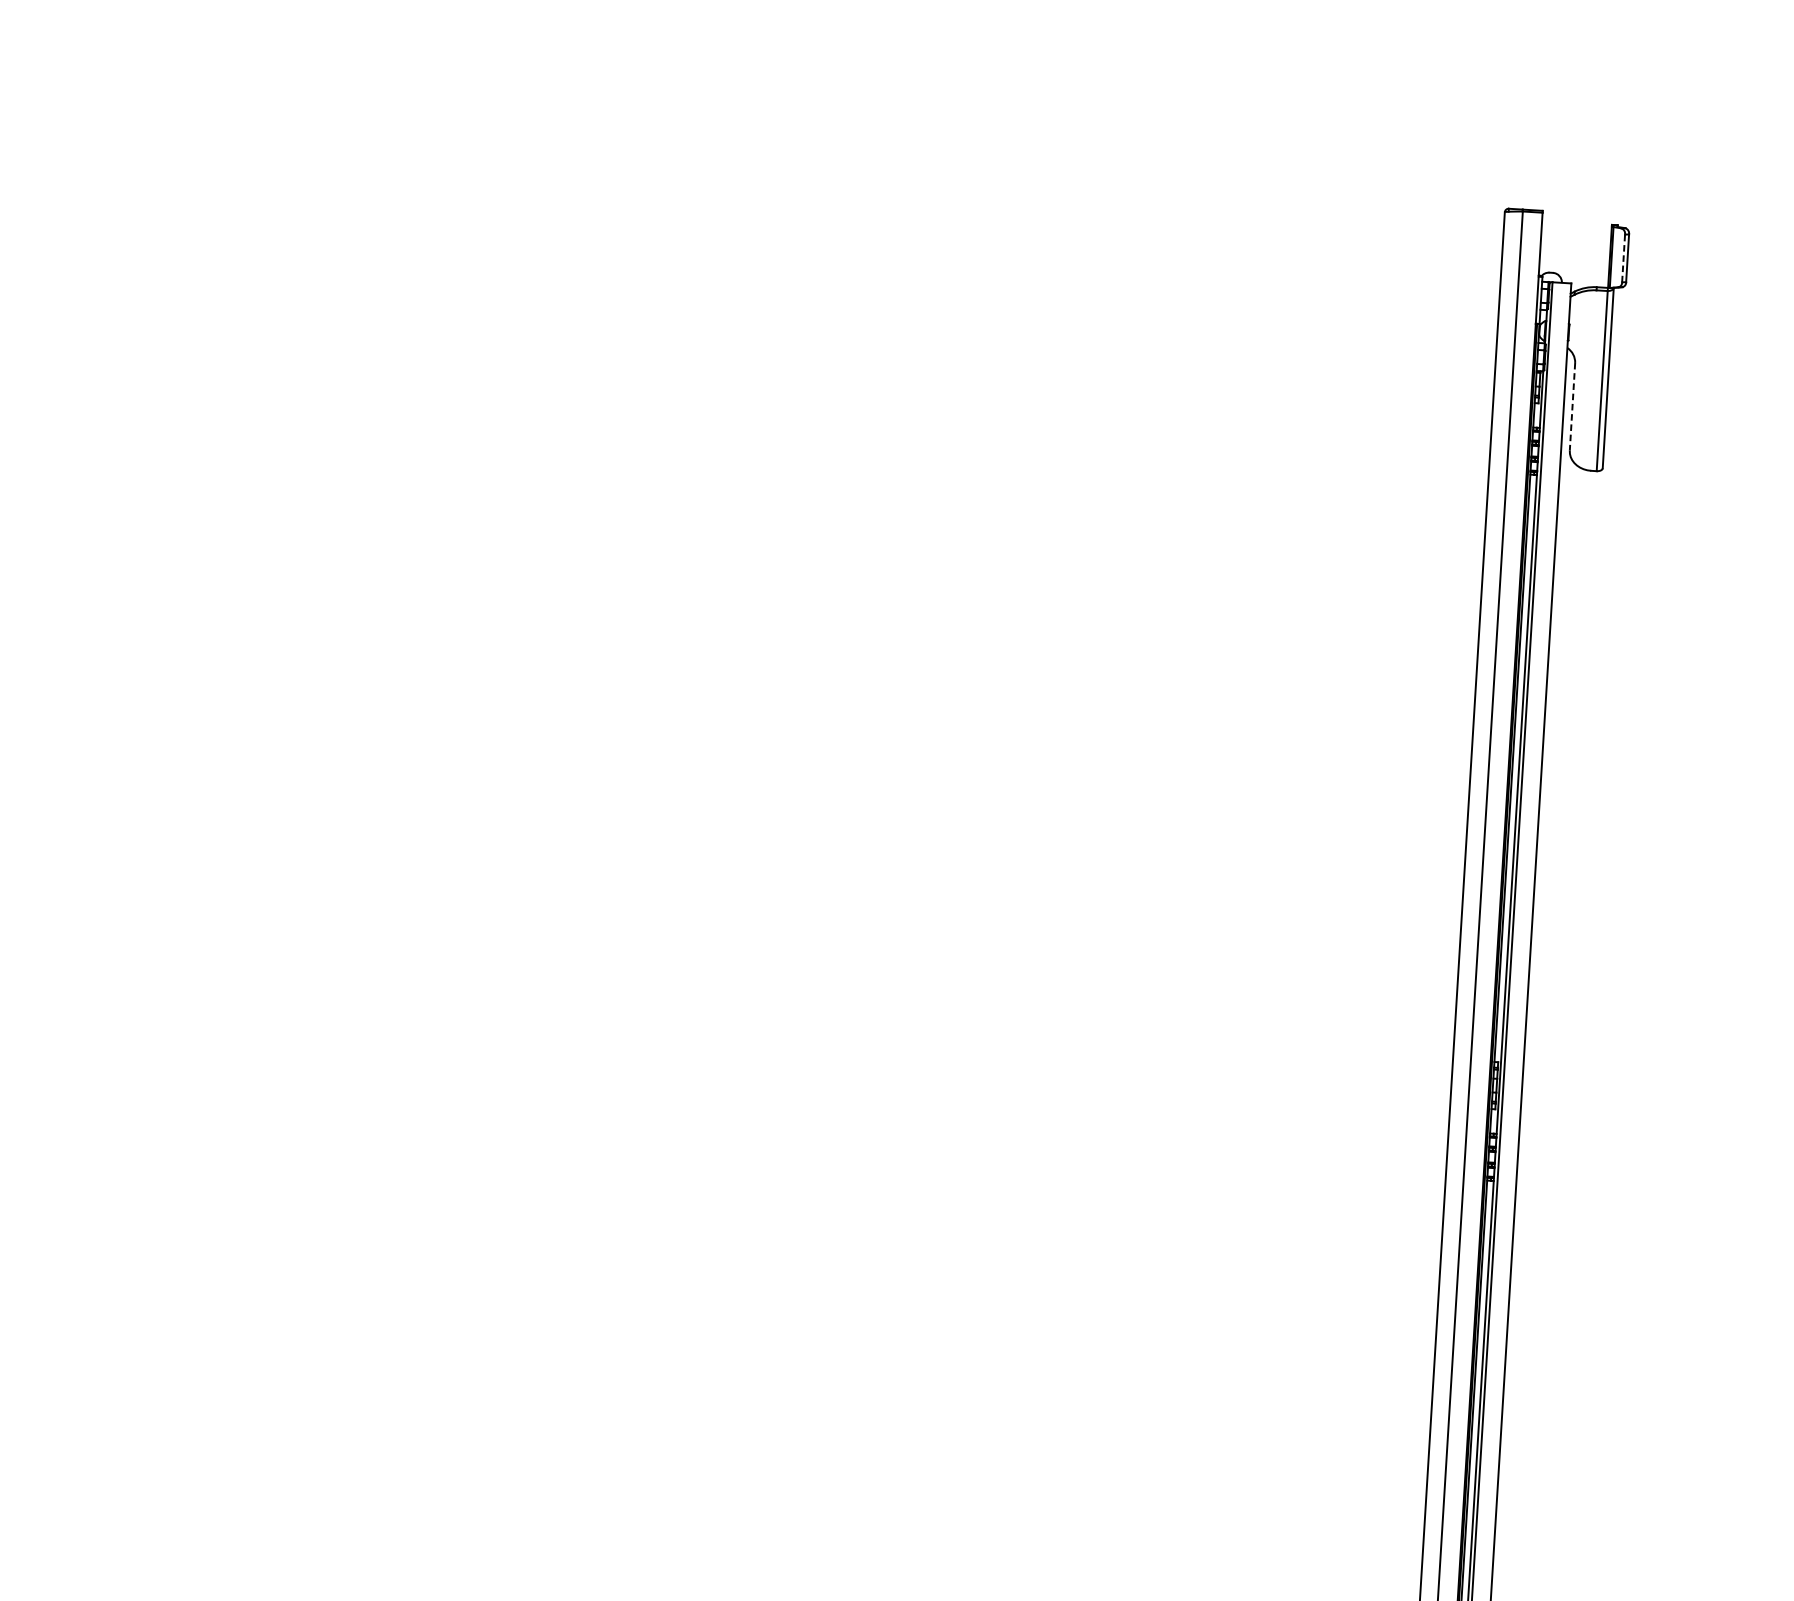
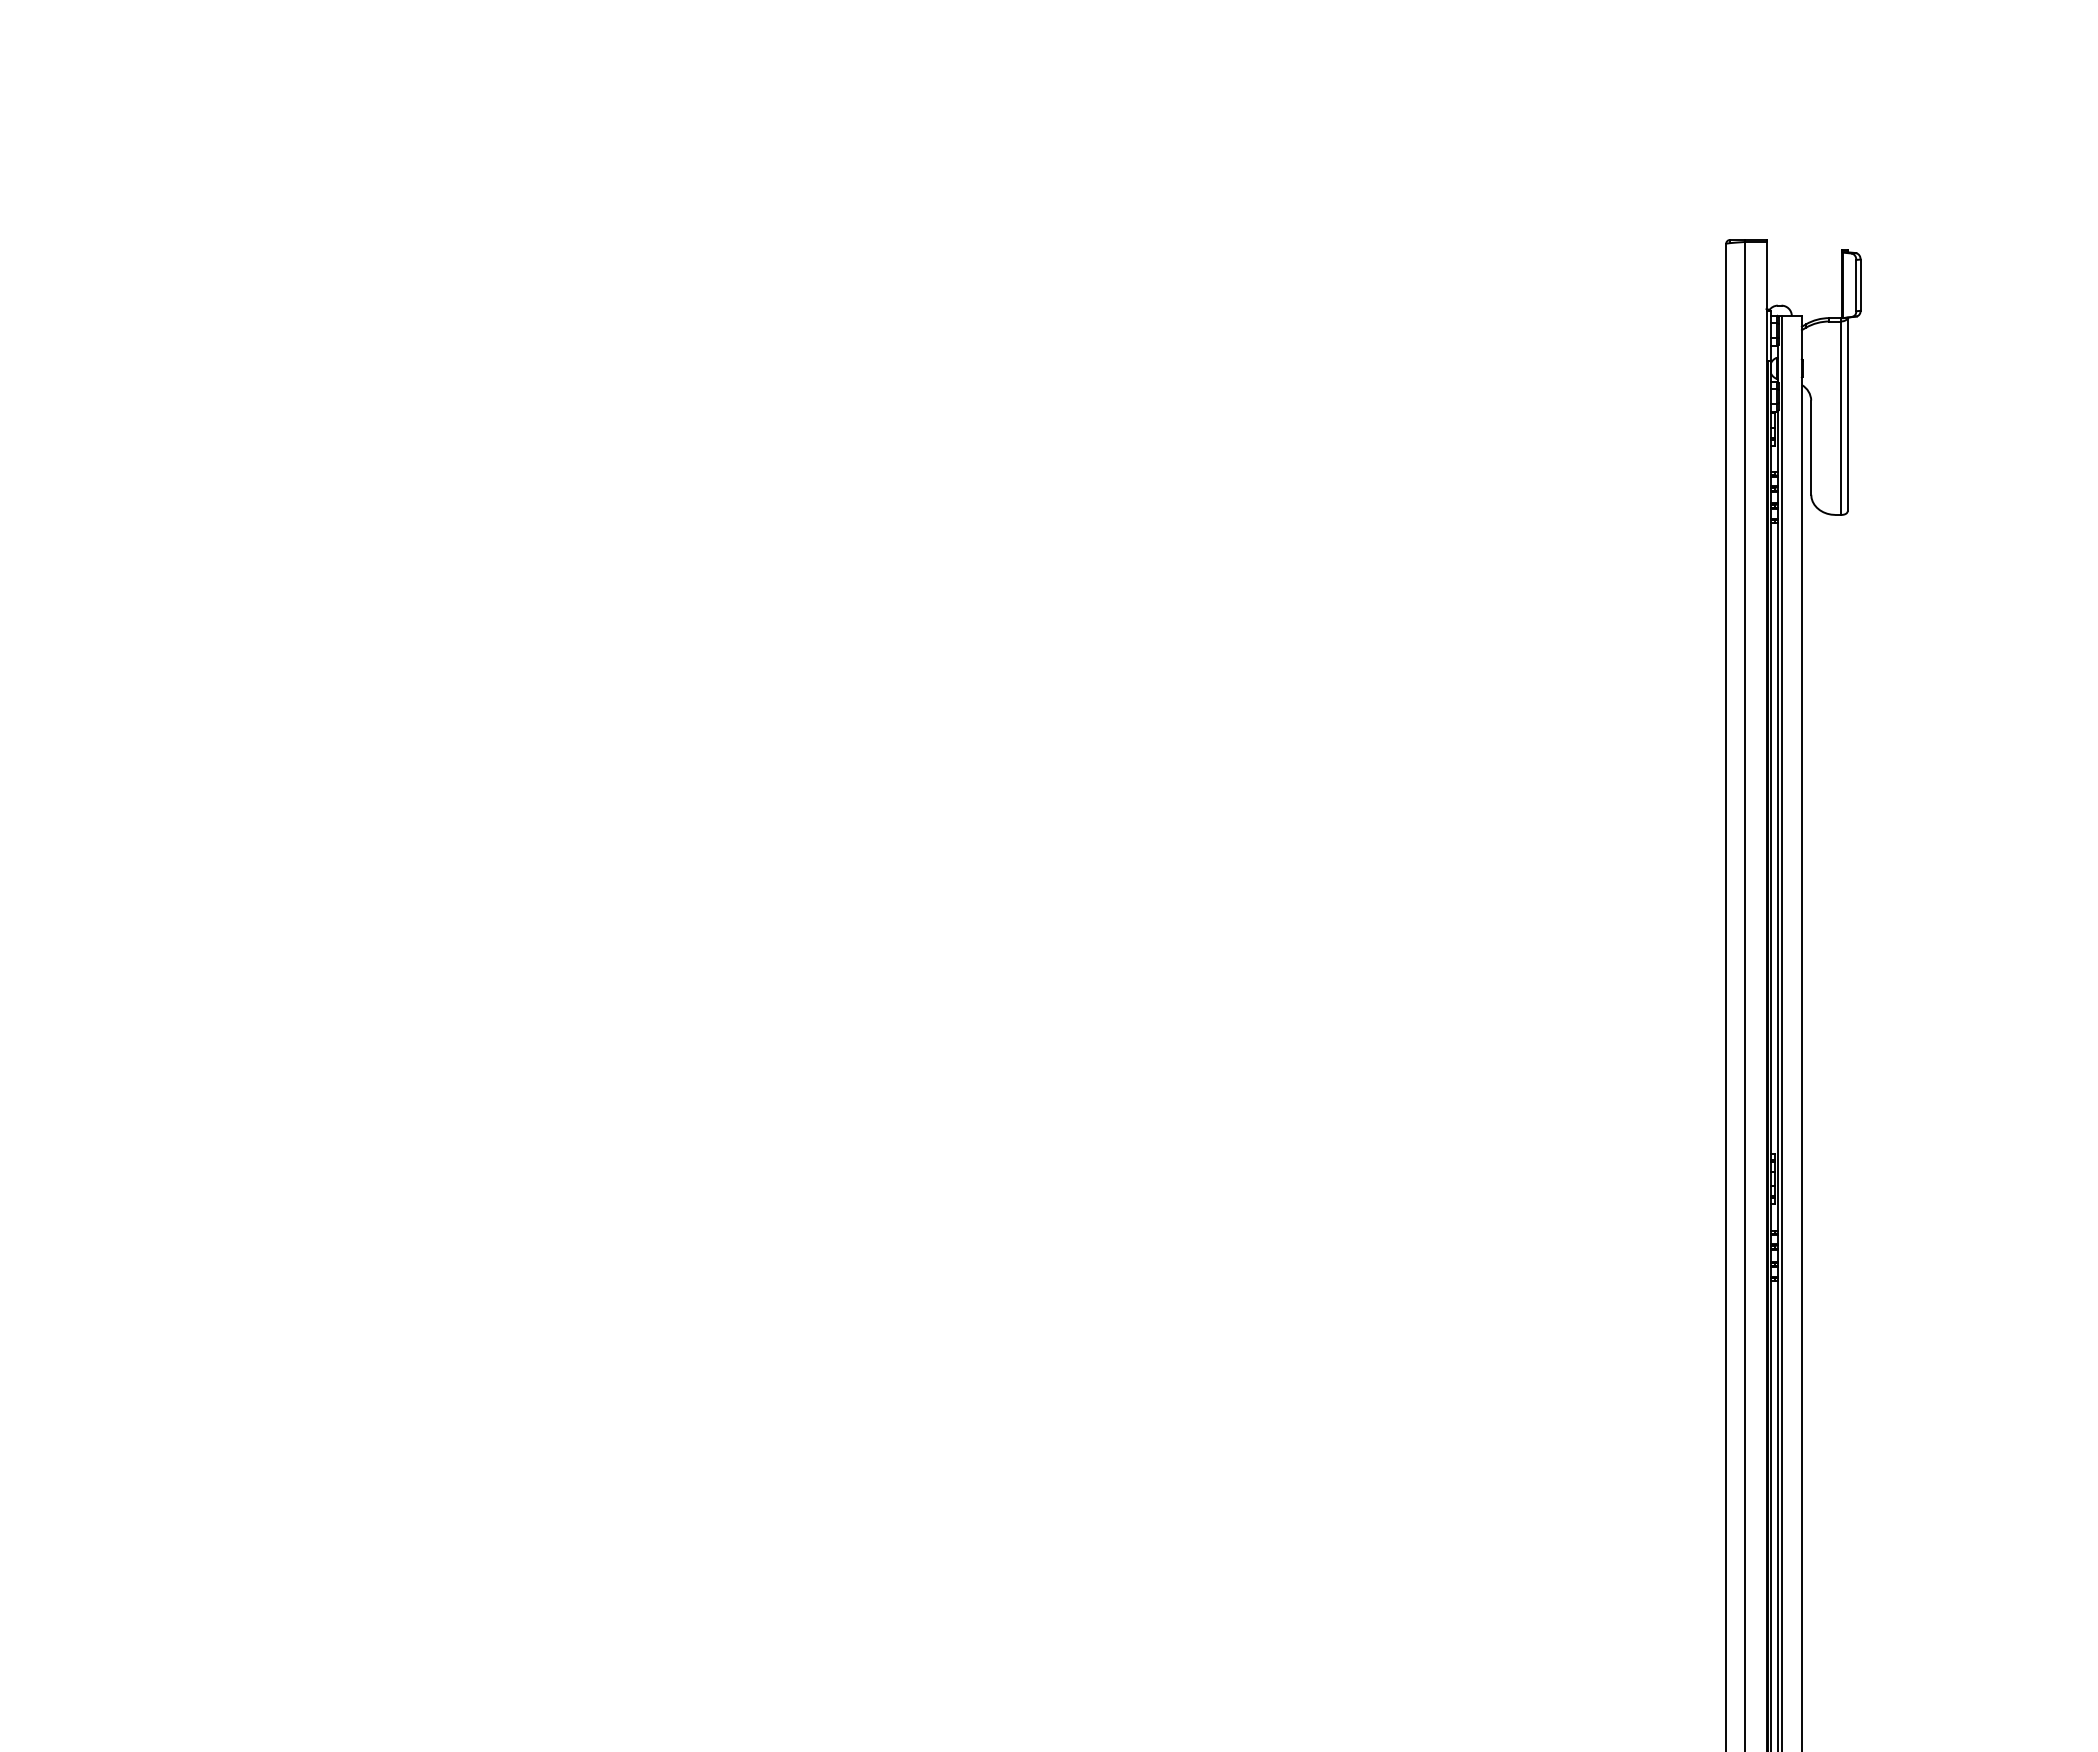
line: (1623, 258) -> (1856, 285), dashed -> solid
line: (1572, 407) -> (1811, 448), dashed -> solid

